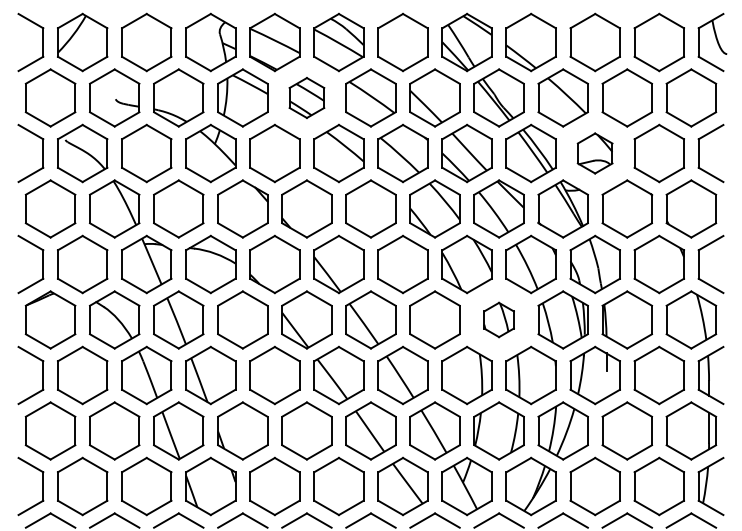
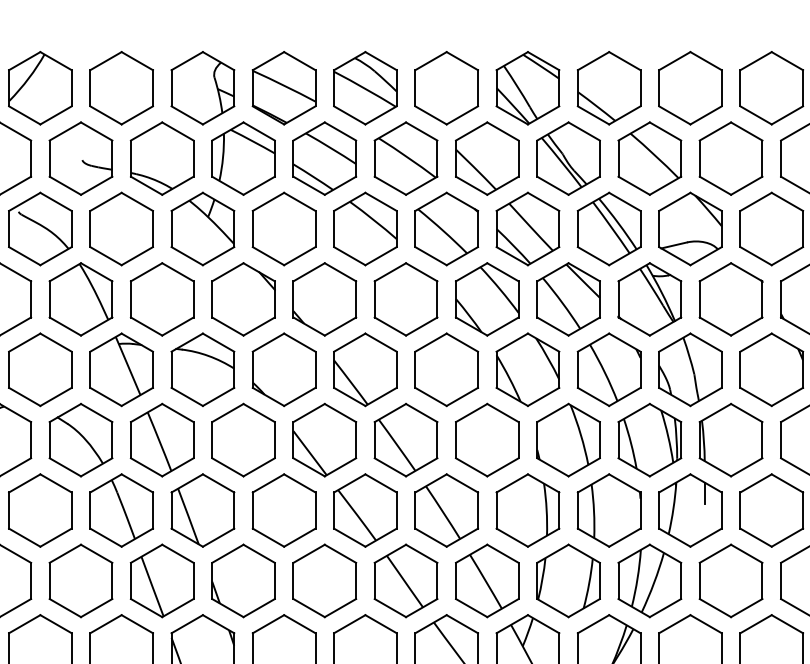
part: (306, 97) -> (324, 157), size x1.43
part: (594, 153) -> (689, 229), size x1.43
part: (498, 319) -> (567, 439), size x1.67

